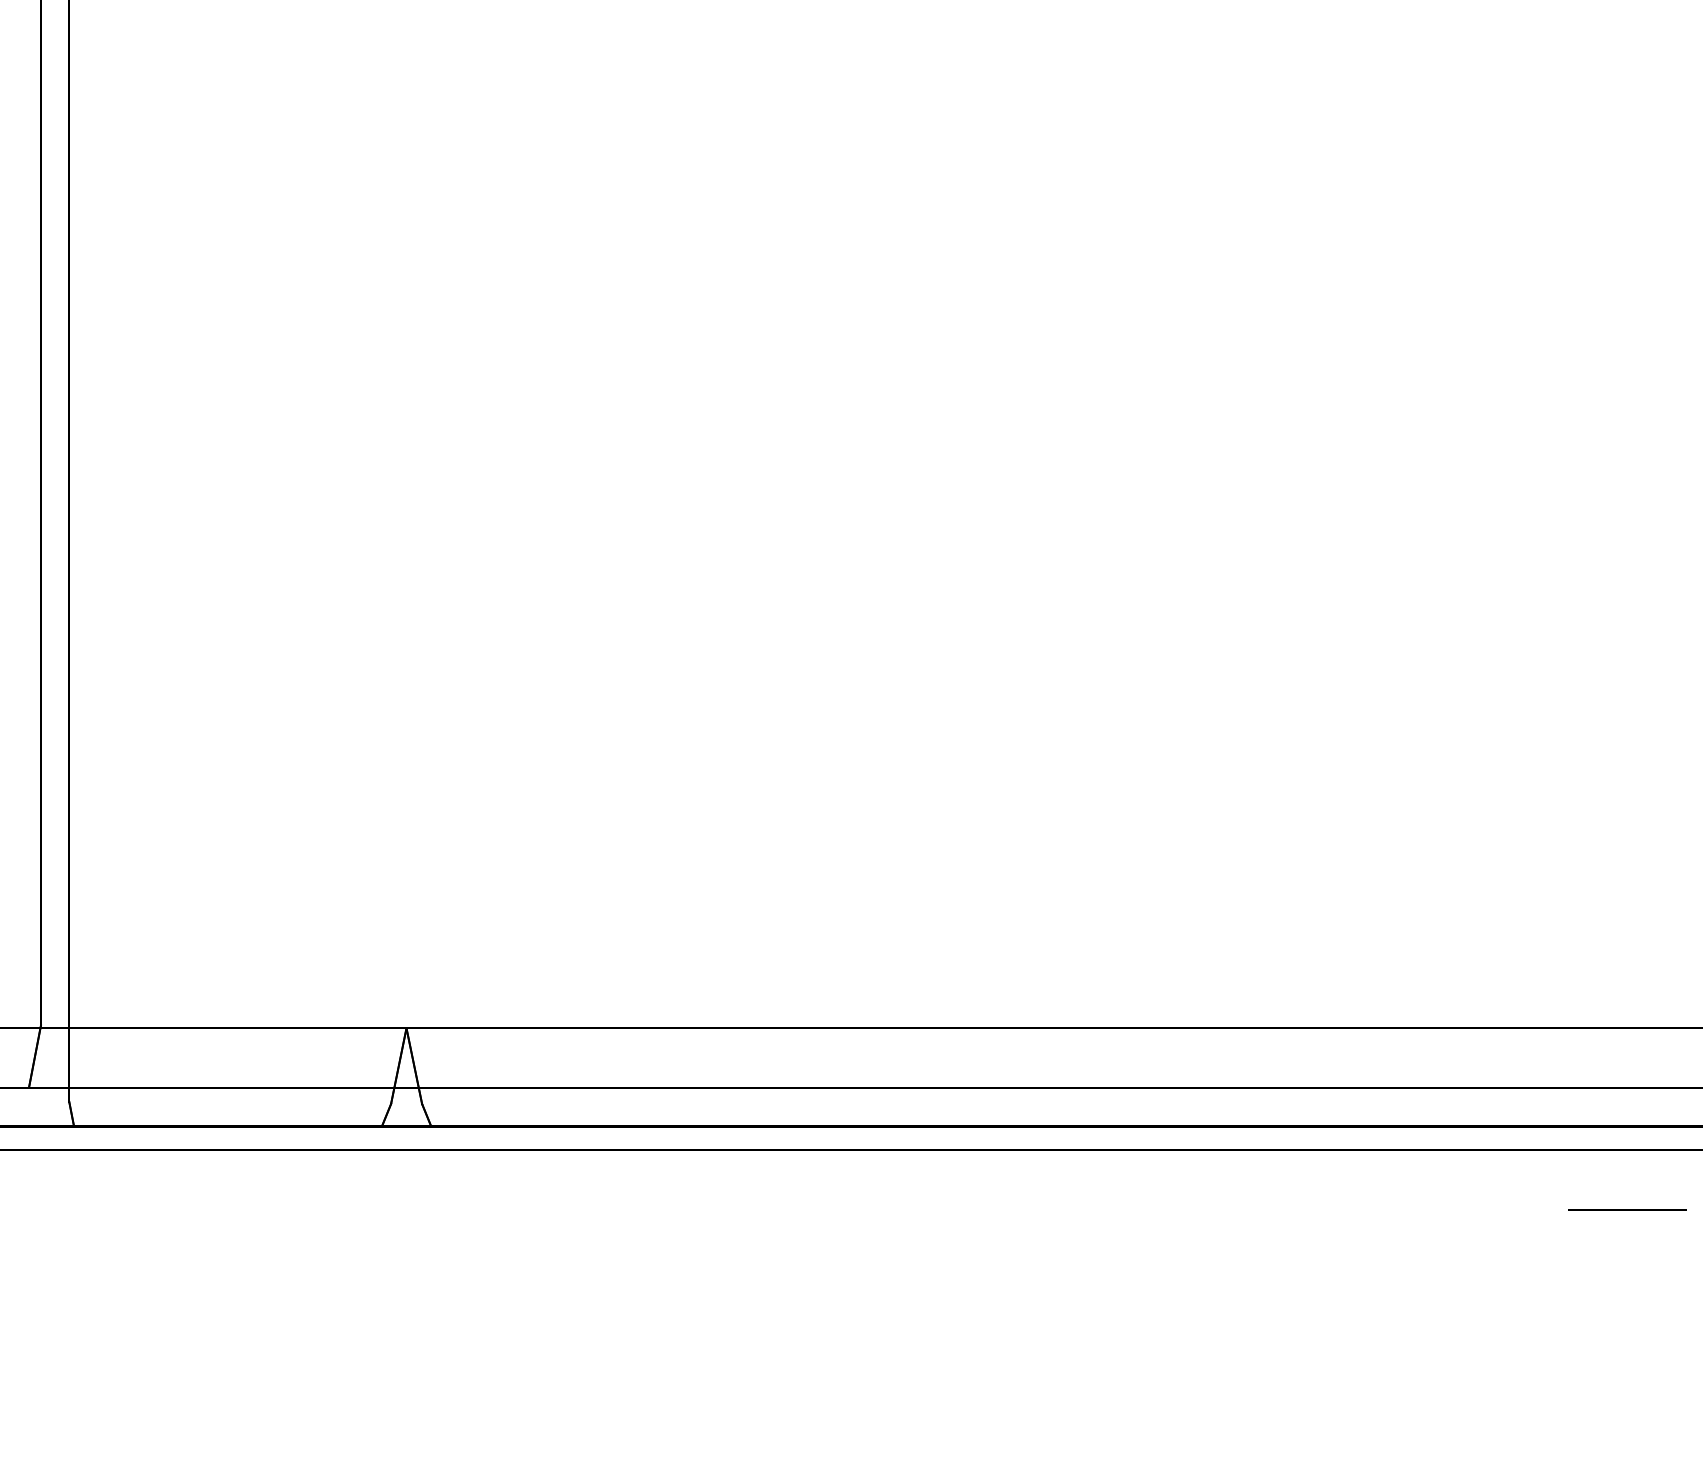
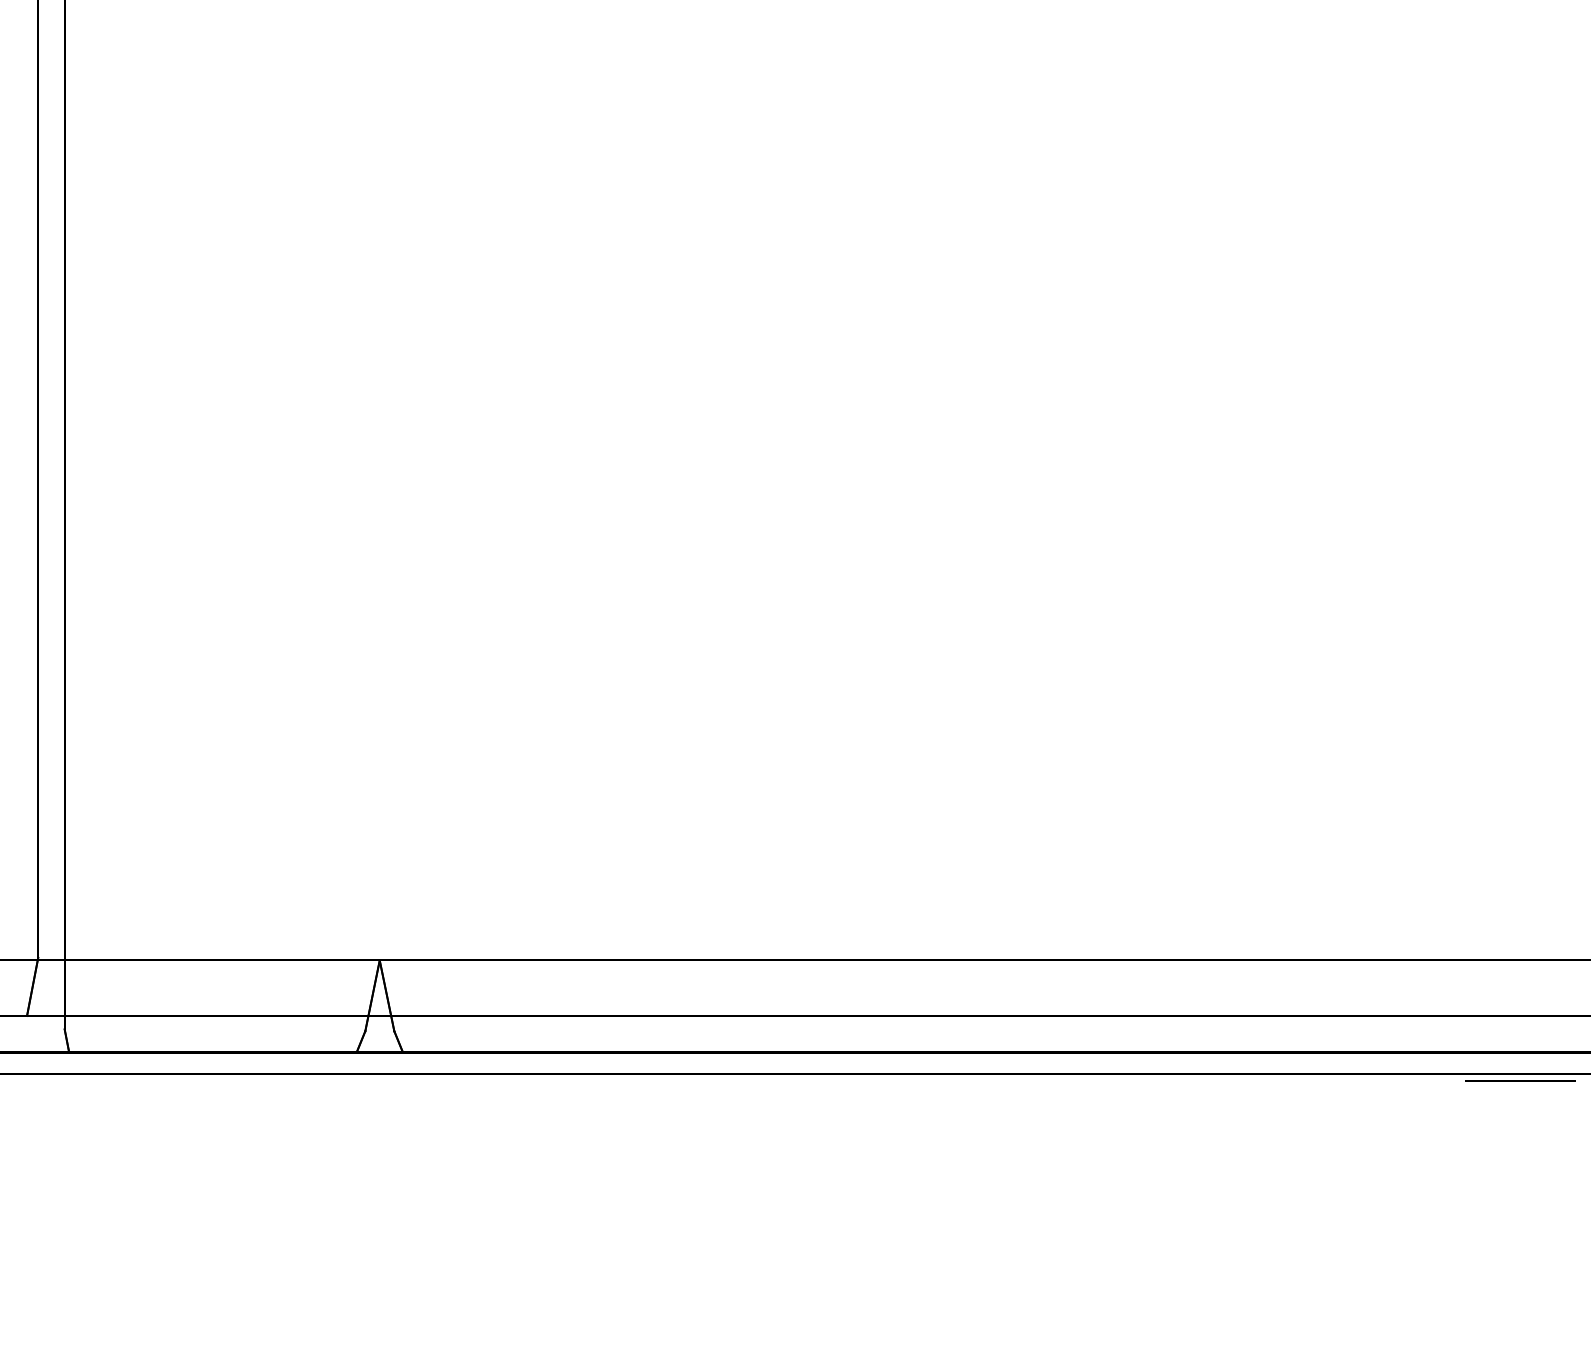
line: (1627, 1209) -> (1520, 1080), moved

